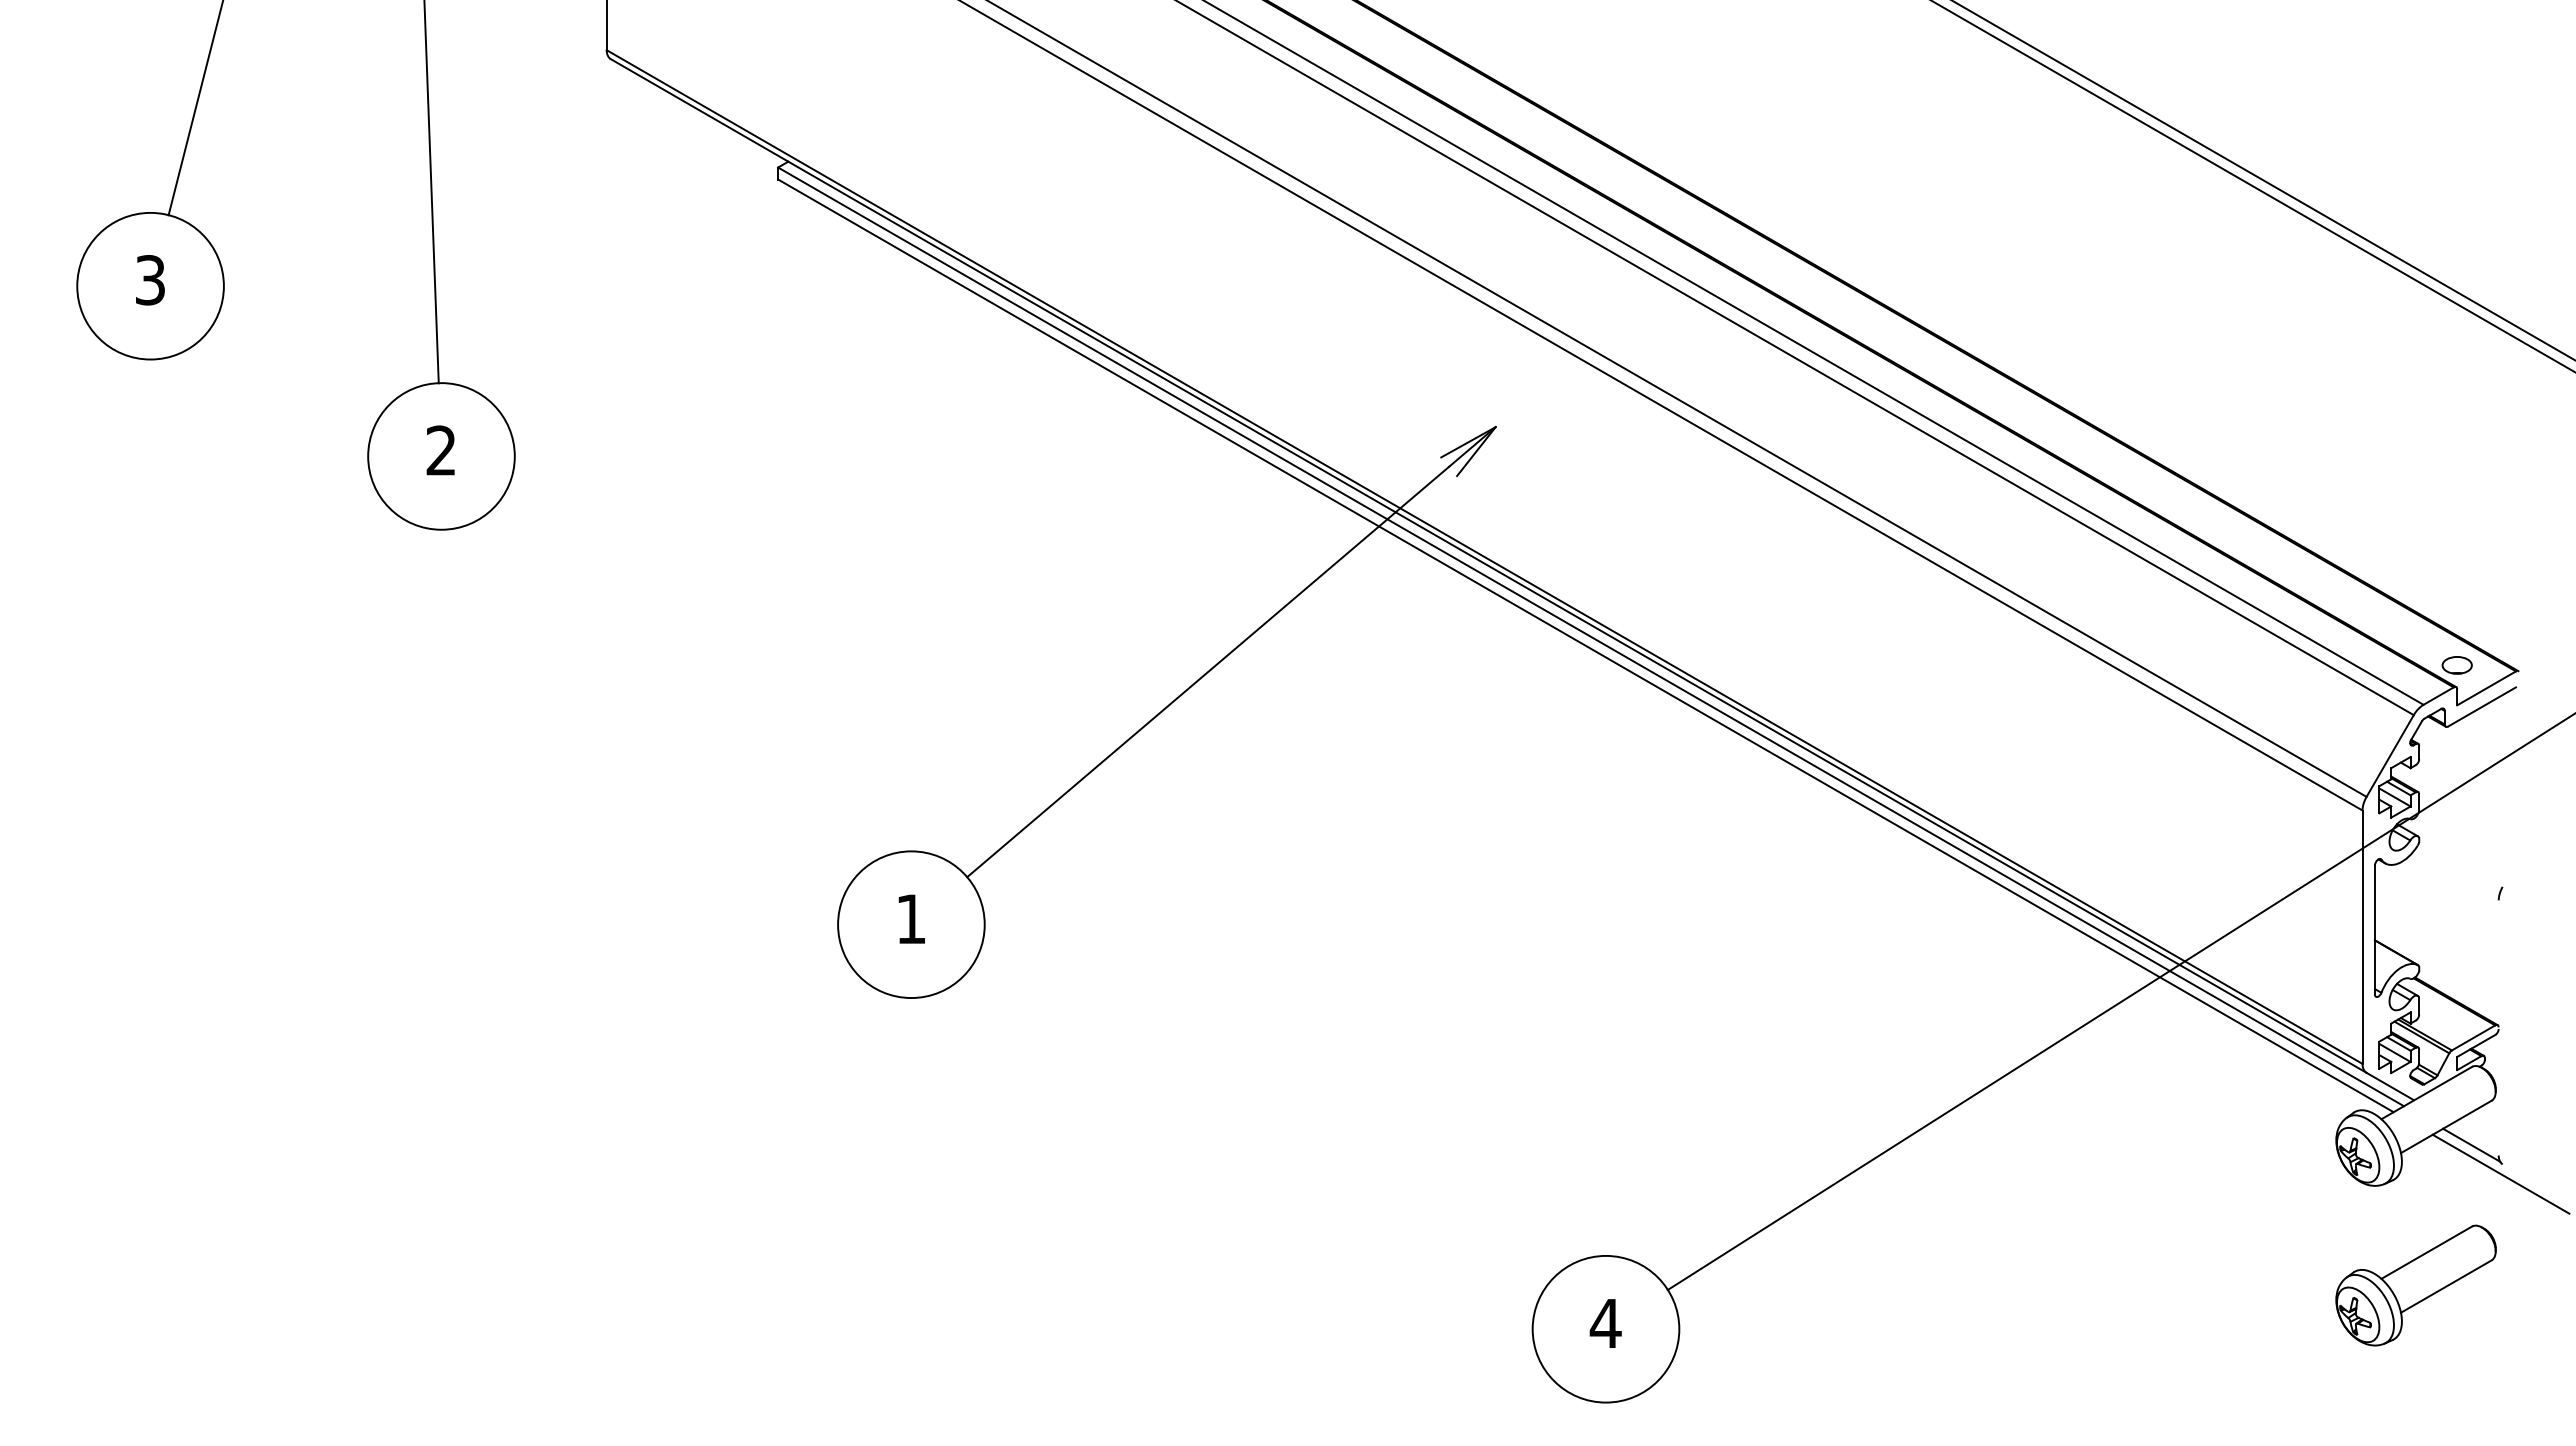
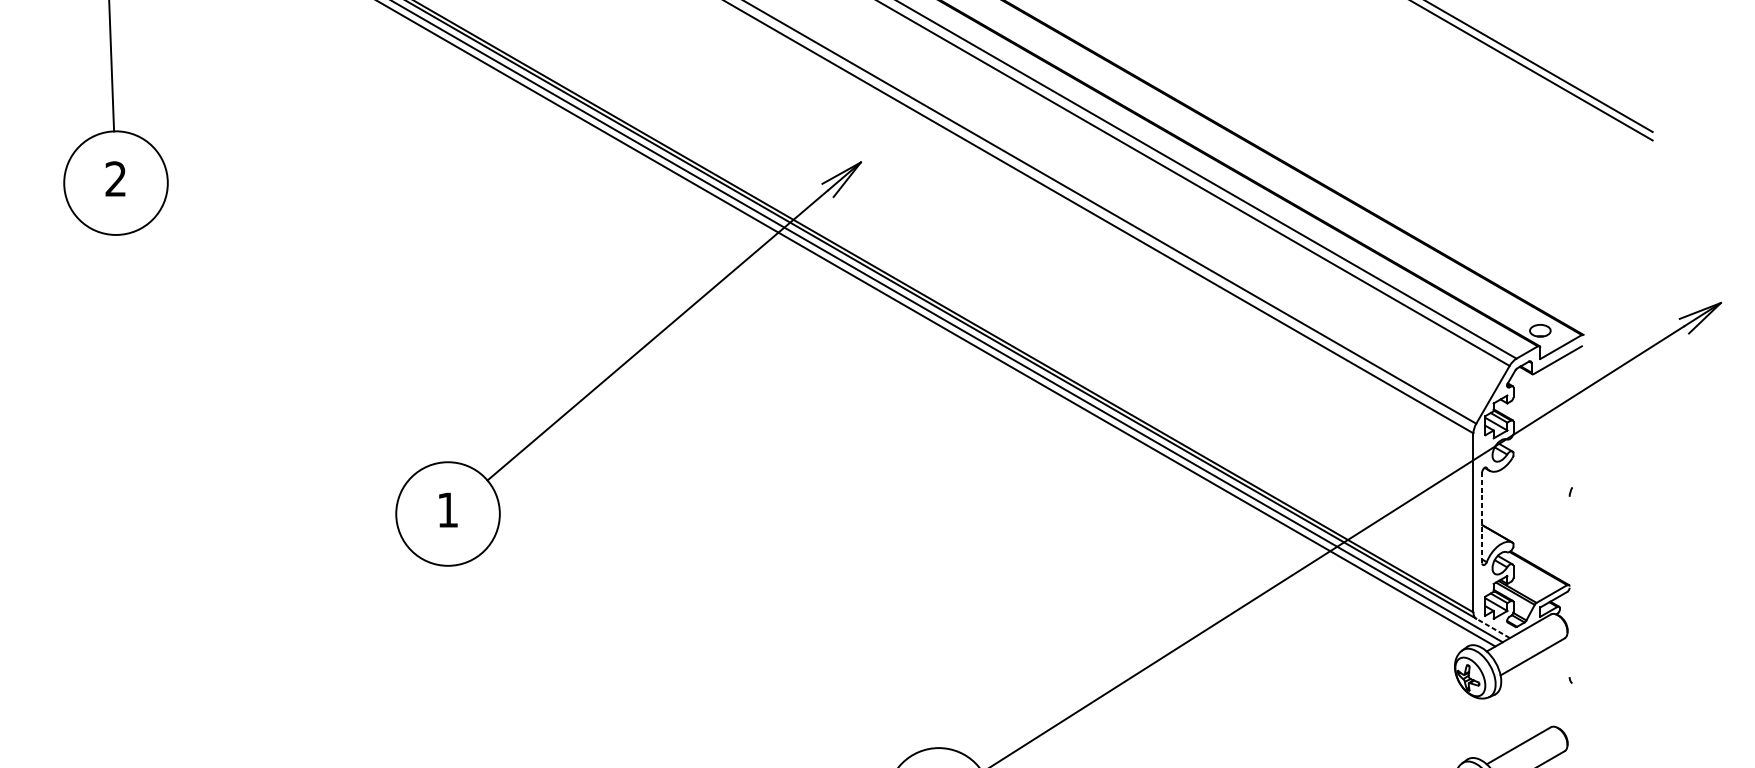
line: (2374, 930) -> (1481, 518), solid -> dashed
line: (2389, 1086) -> (1492, 628), solid -> dashed
line: (2471, 1144) -> (1550, 669), removed
line: (2500, 1173) -> (1570, 689), removed

